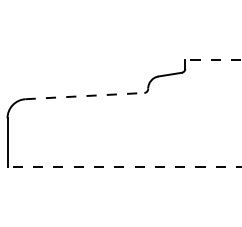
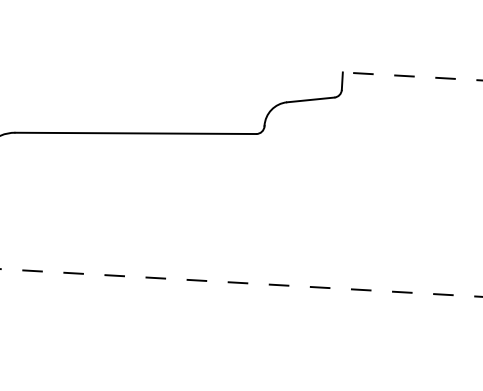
line: (85, 96) -> (136, 134), dashed -> solid

